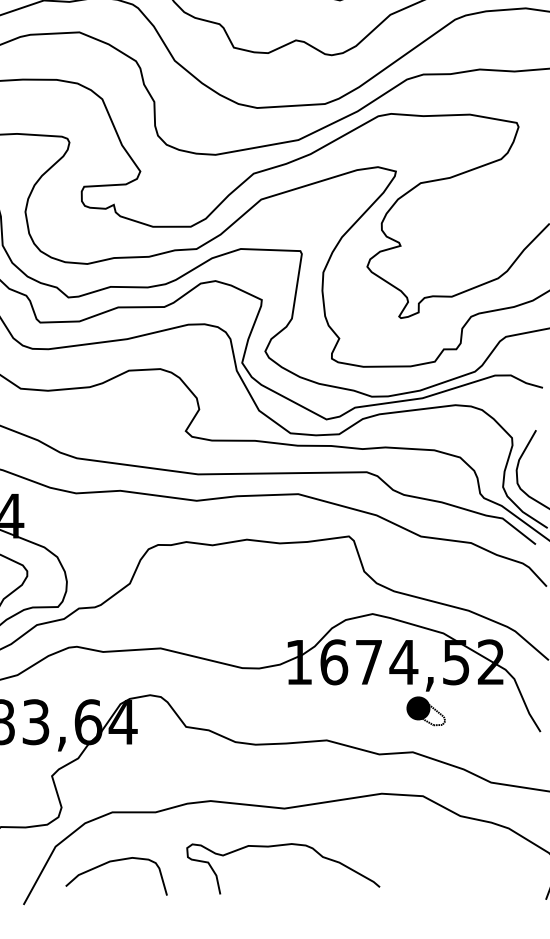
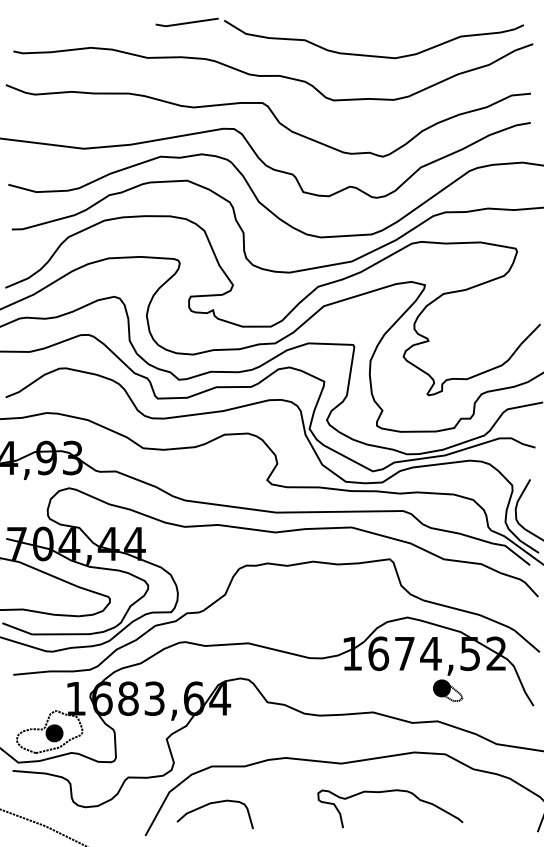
curve: (279, 847) -> (387, 792), moved

